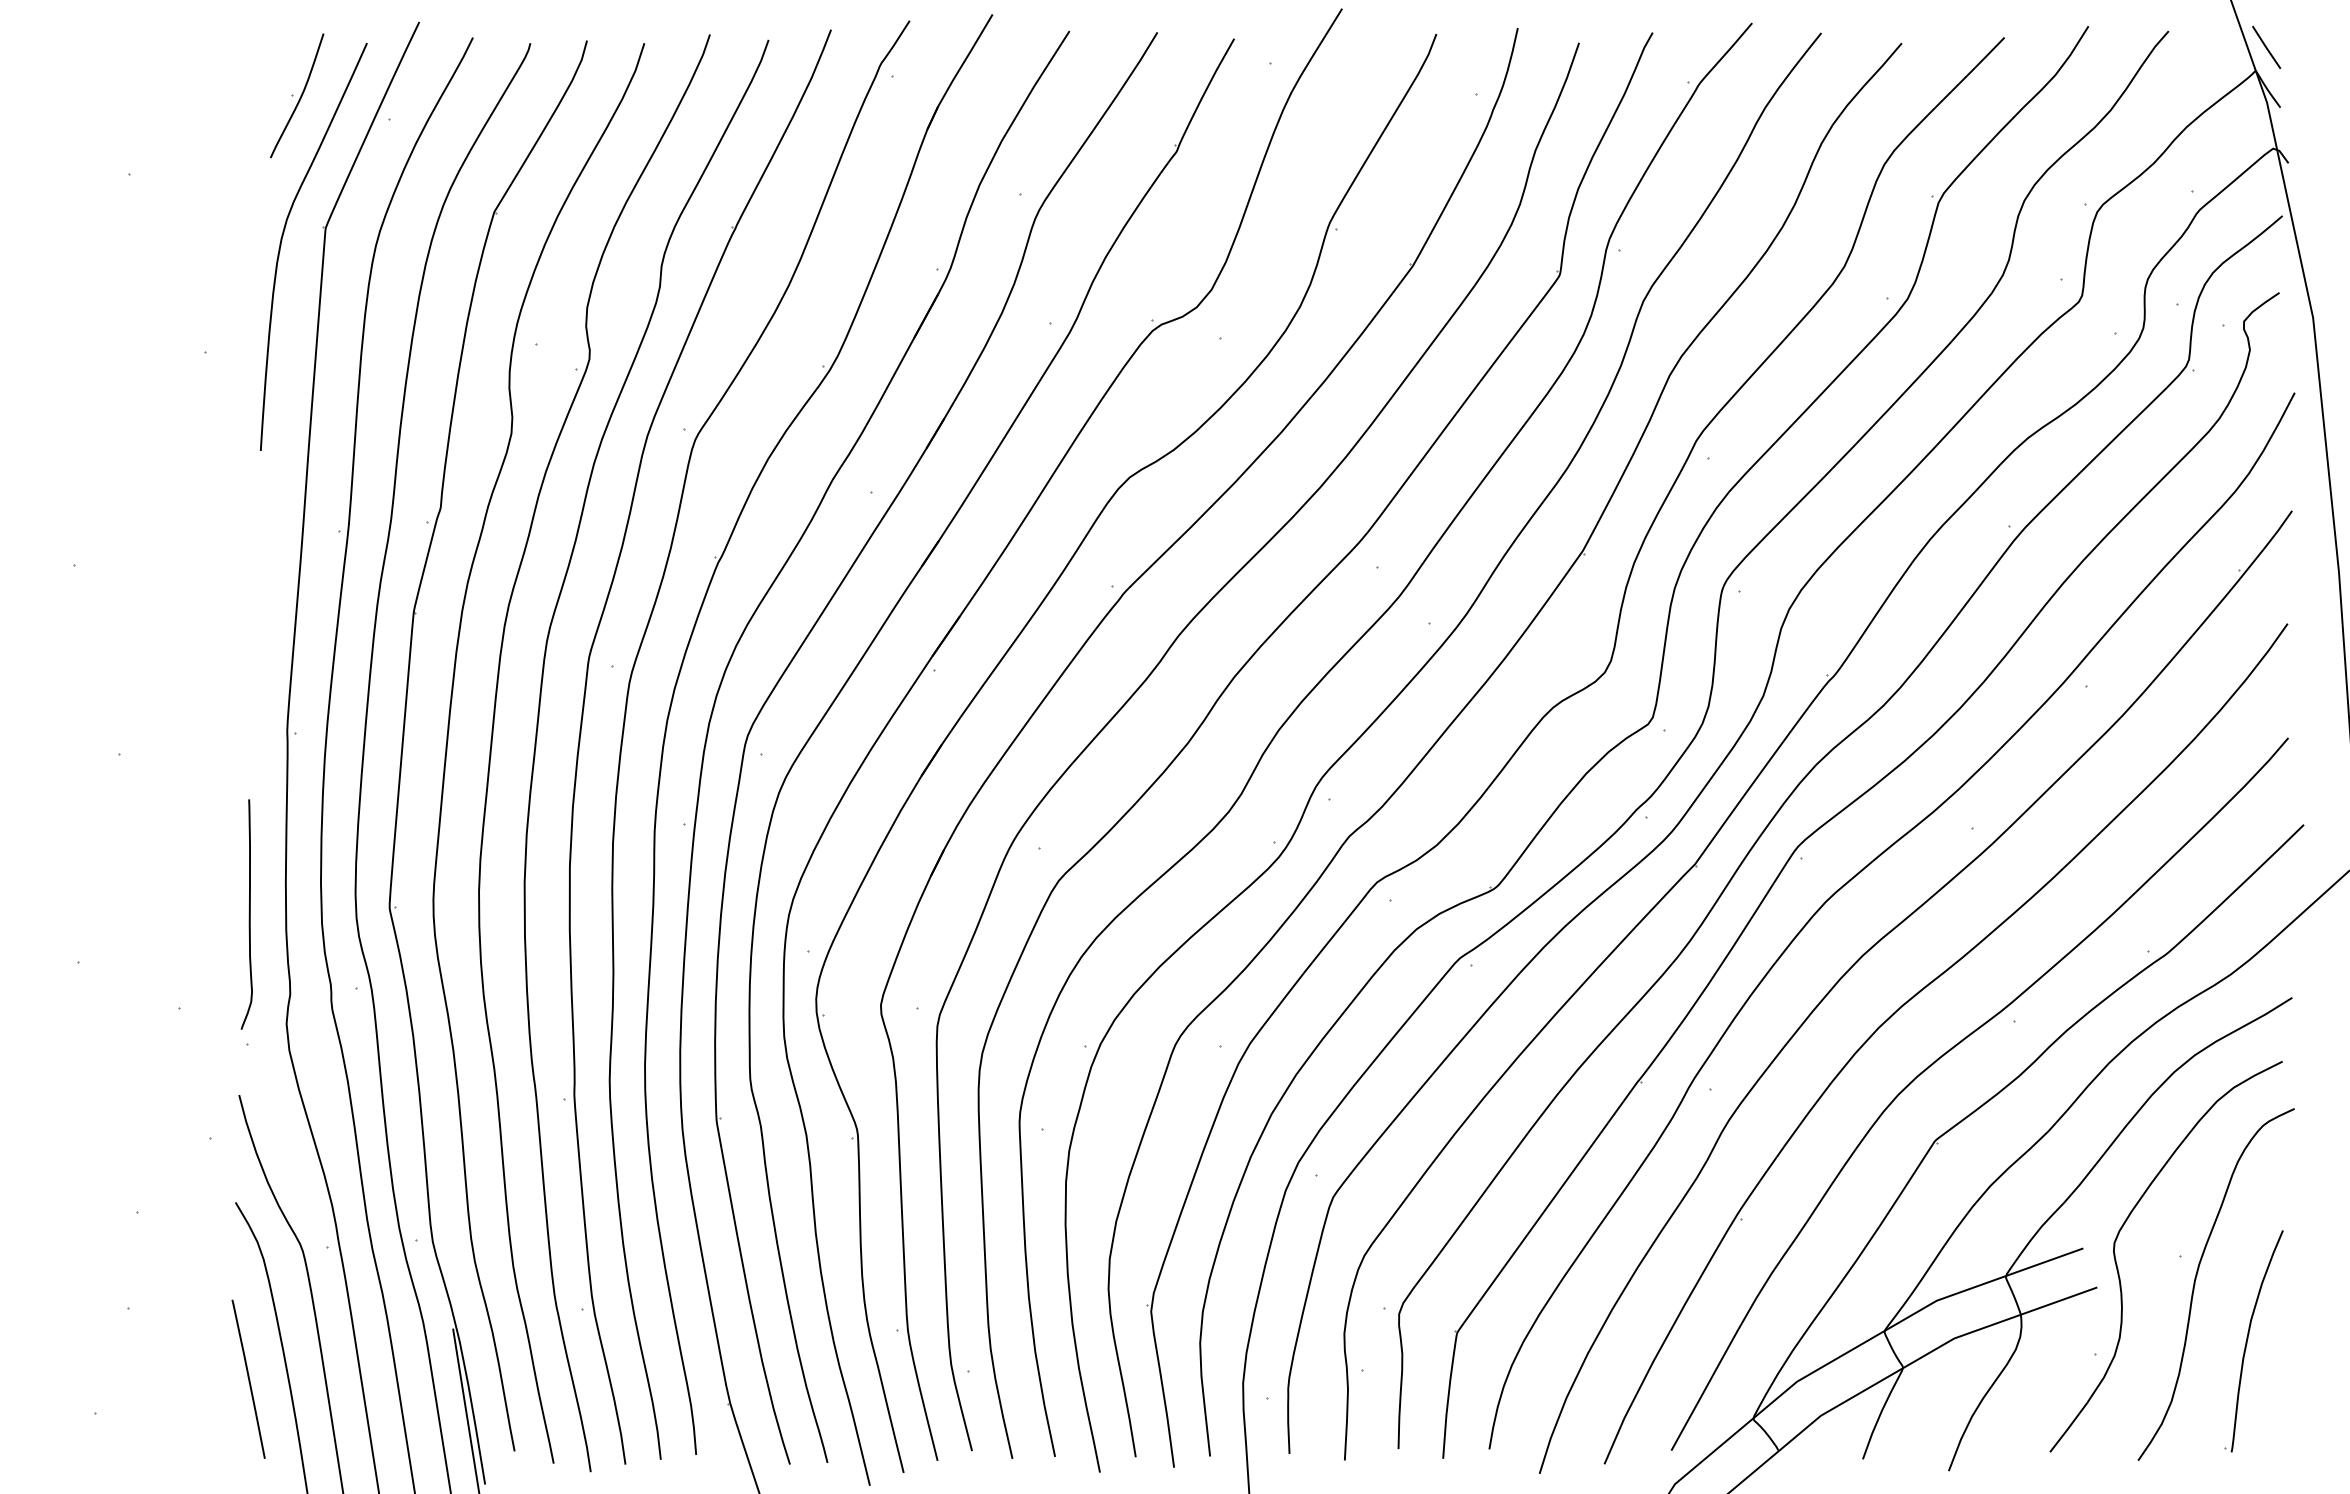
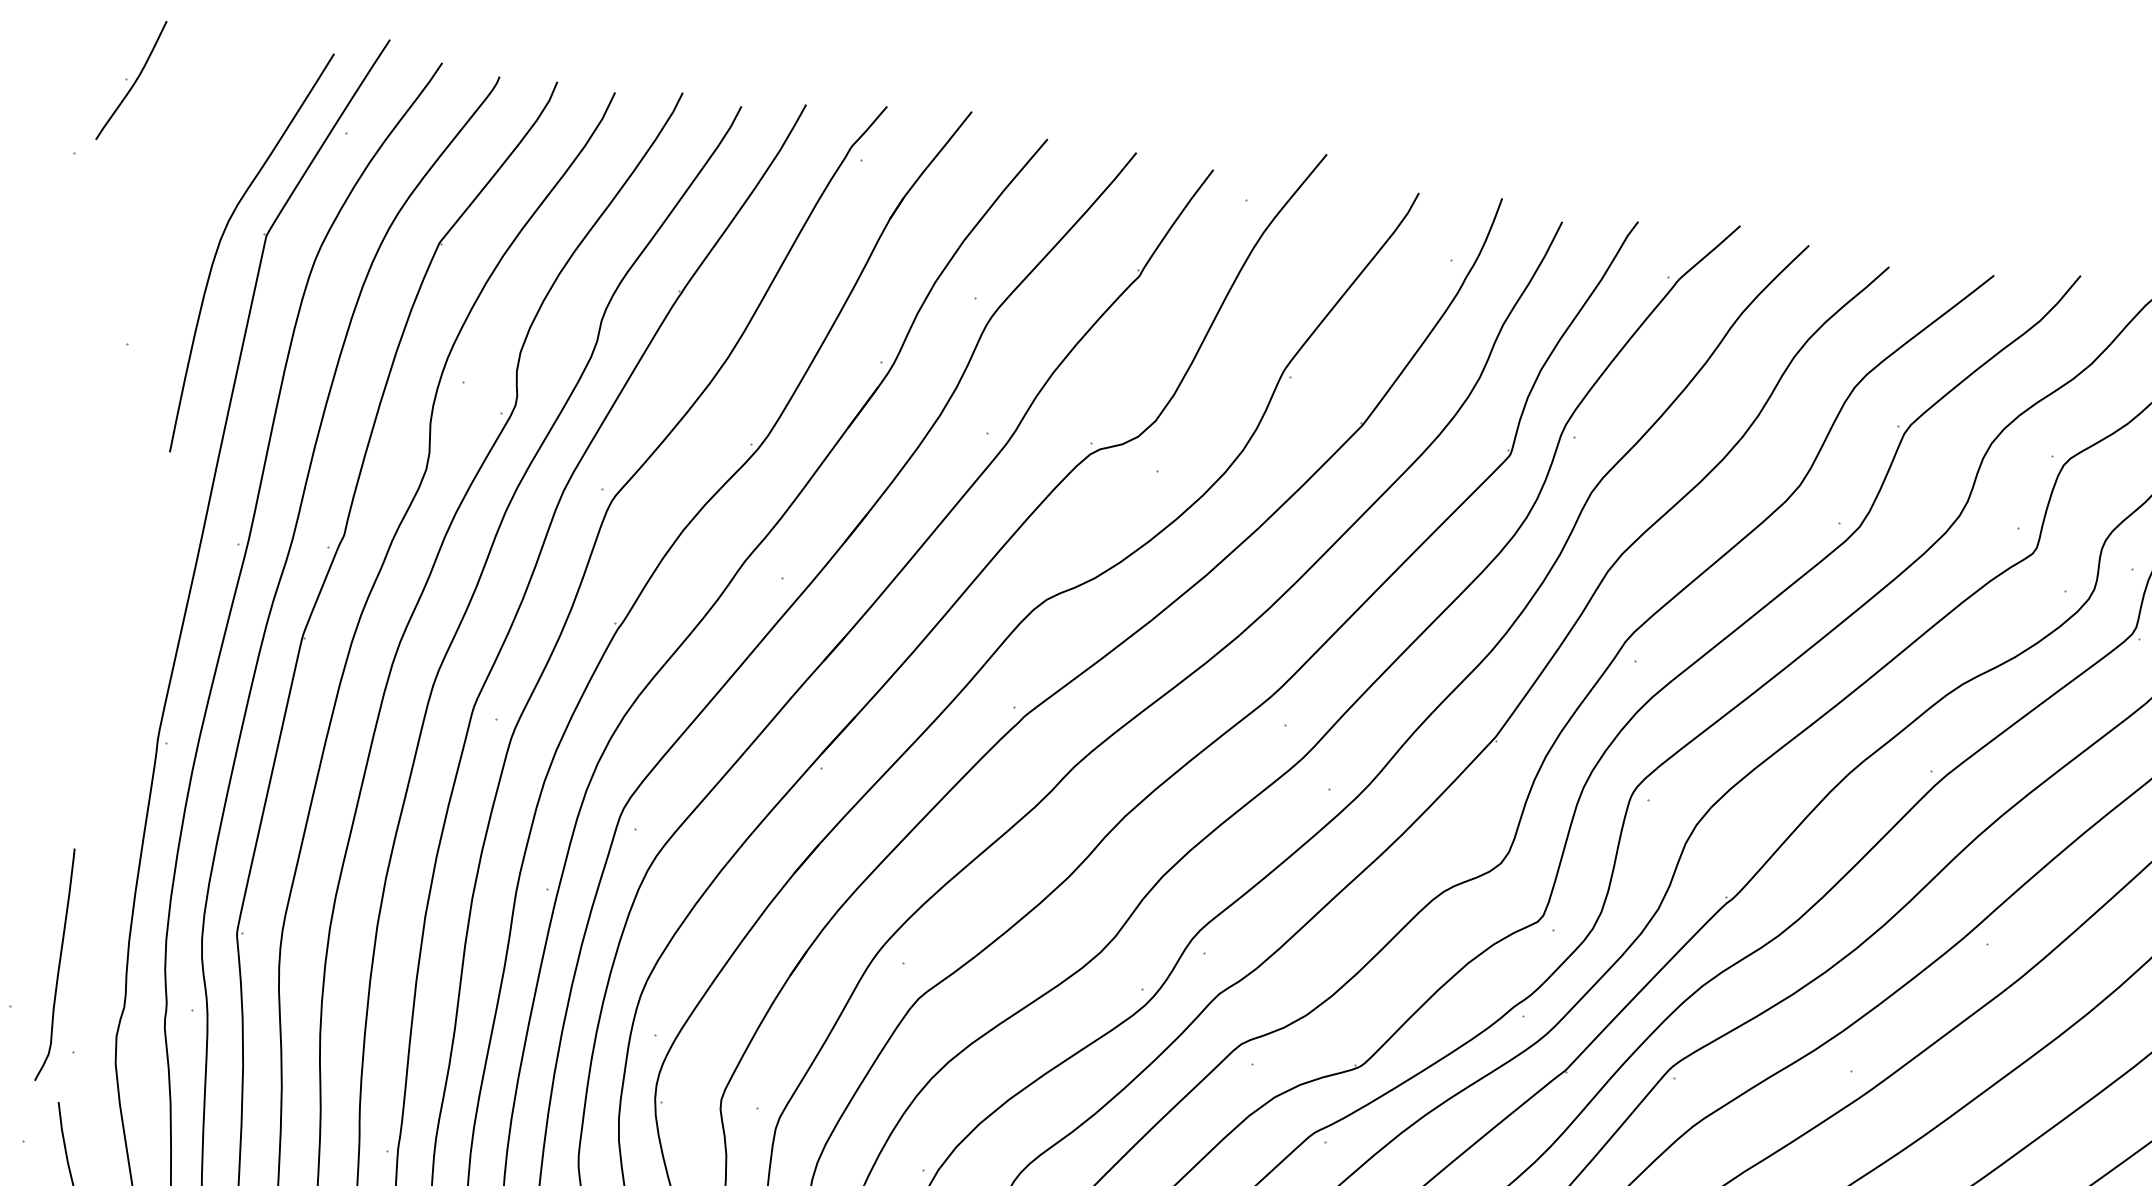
part: (297, 95) -> (131, 80), moved
curve: (248, 914) -> (58, 965), moved

